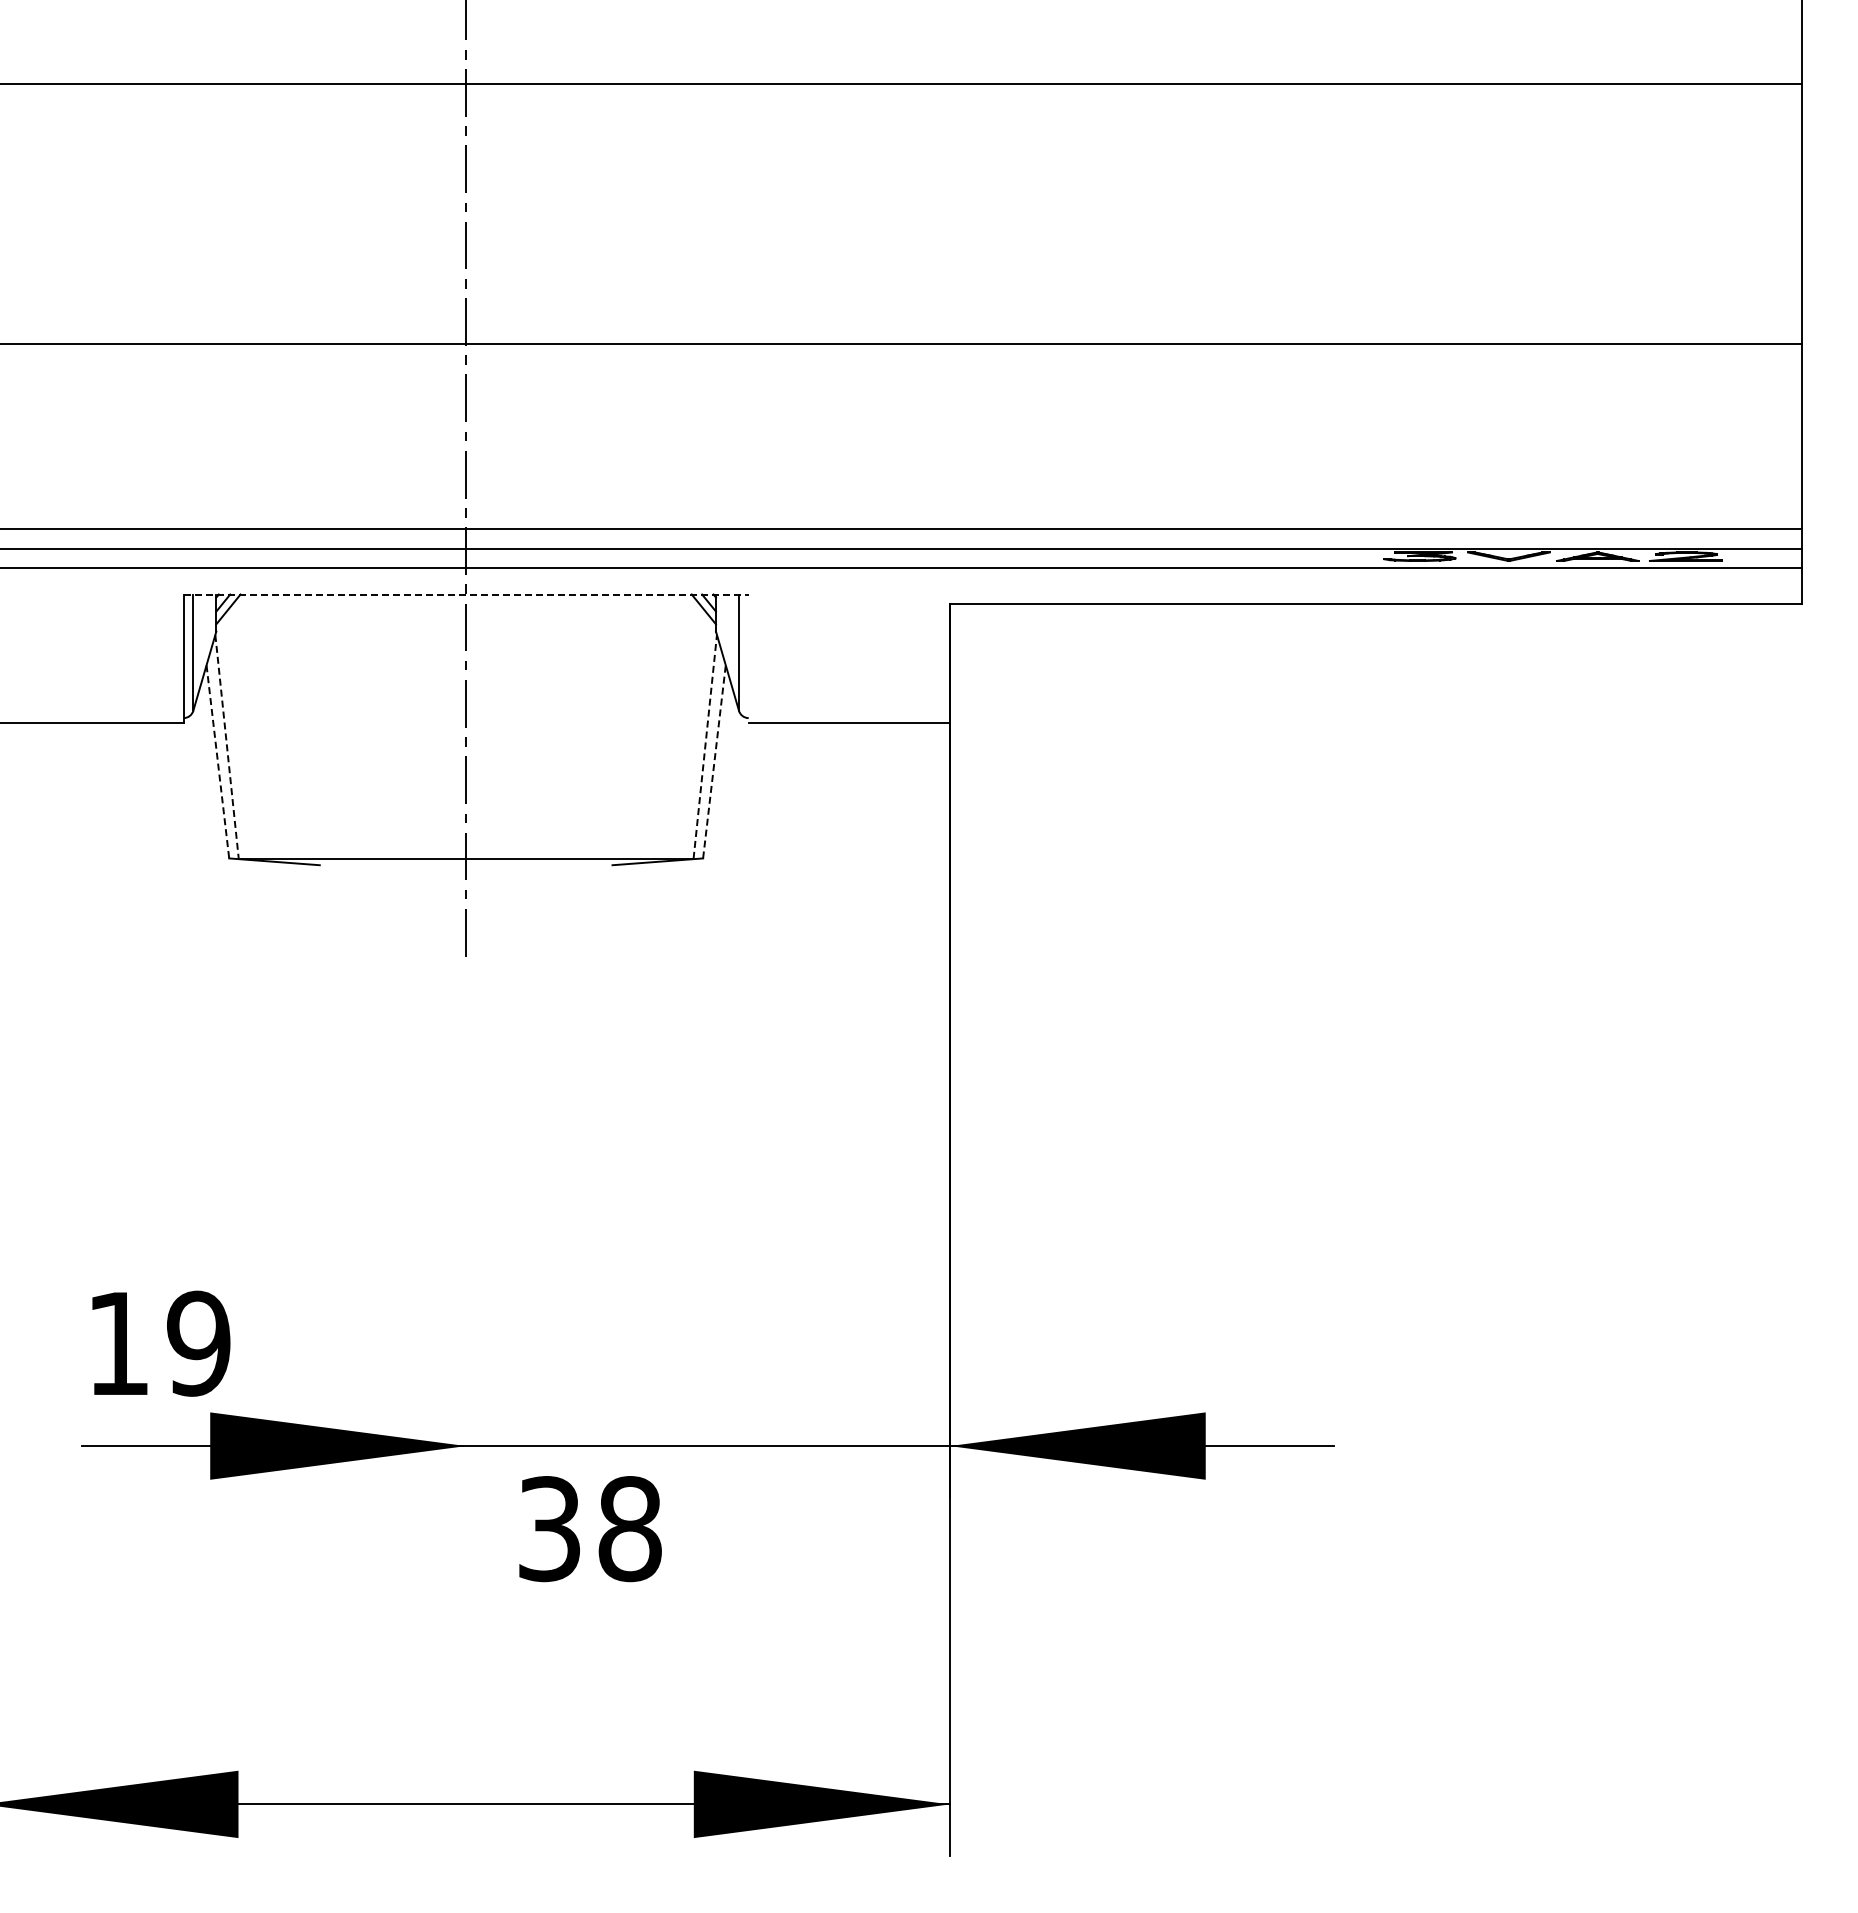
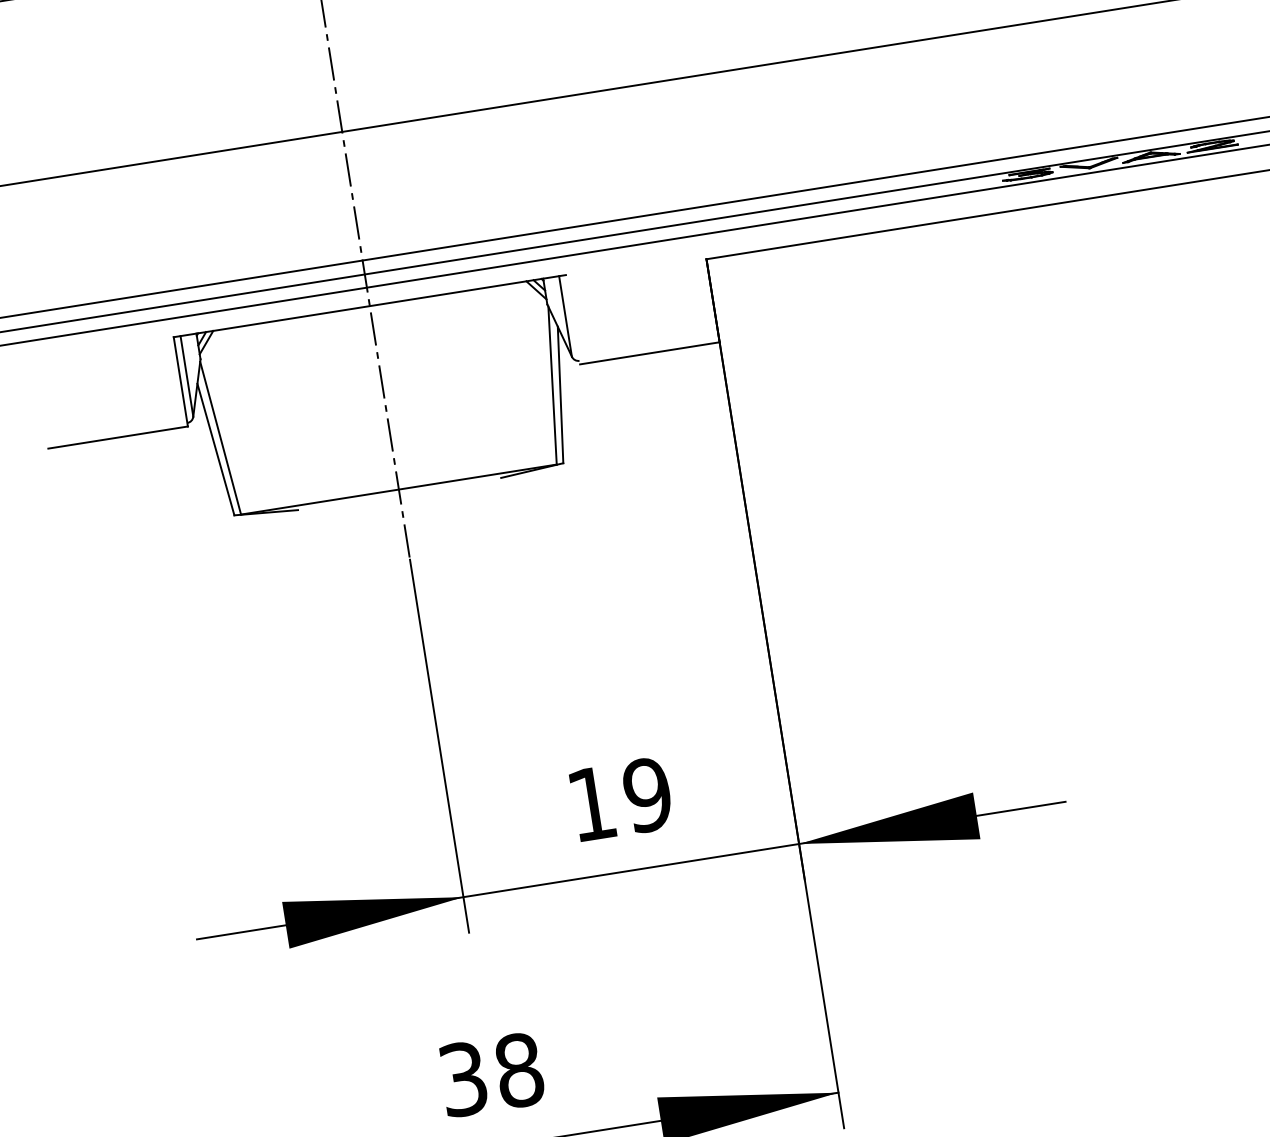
line: (466, 594) -> (370, 306), dashed -> solid
line: (227, 746) -> (220, 437), dashed -> solid
line: (705, 746) -> (552, 385), dashed -> solid
line: (714, 761) -> (560, 394), dashed -> solid
line: (217, 762) -> (215, 450), dashed -> solid
line: (466, 1228) -> (439, 746), added
text: (161, 1343) -> (621, 799), moved
text: (590, 1529) -> (491, 1075), moved

